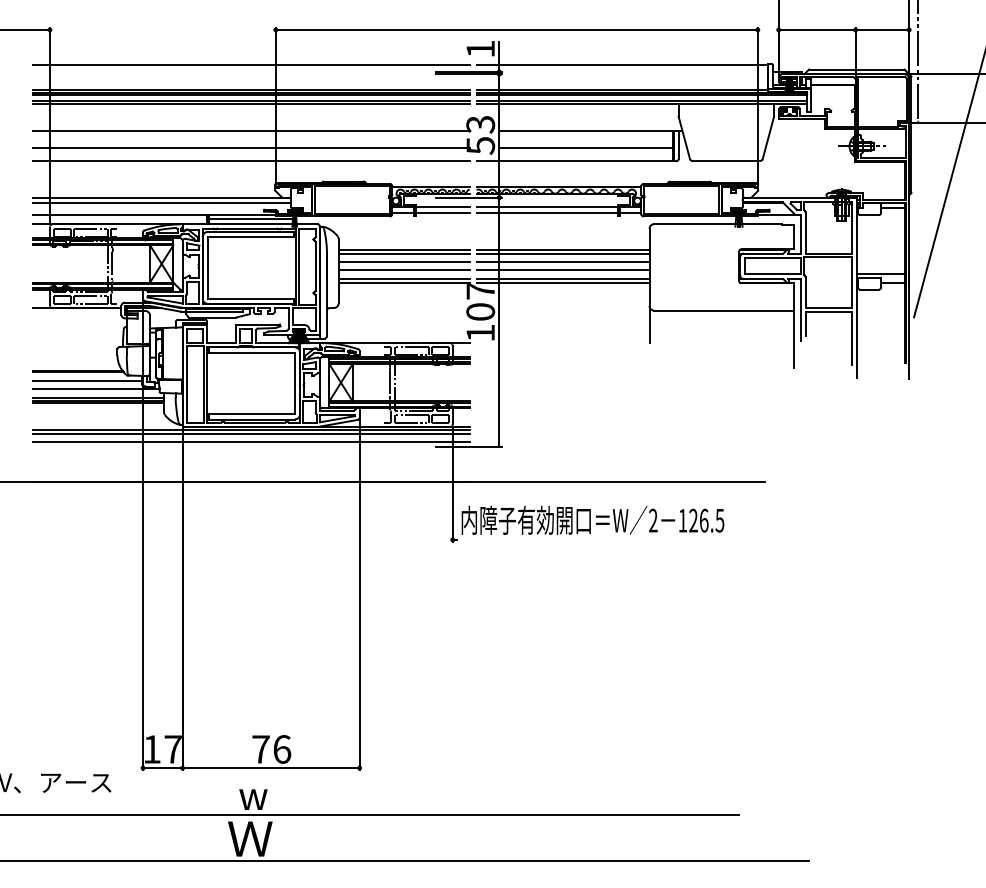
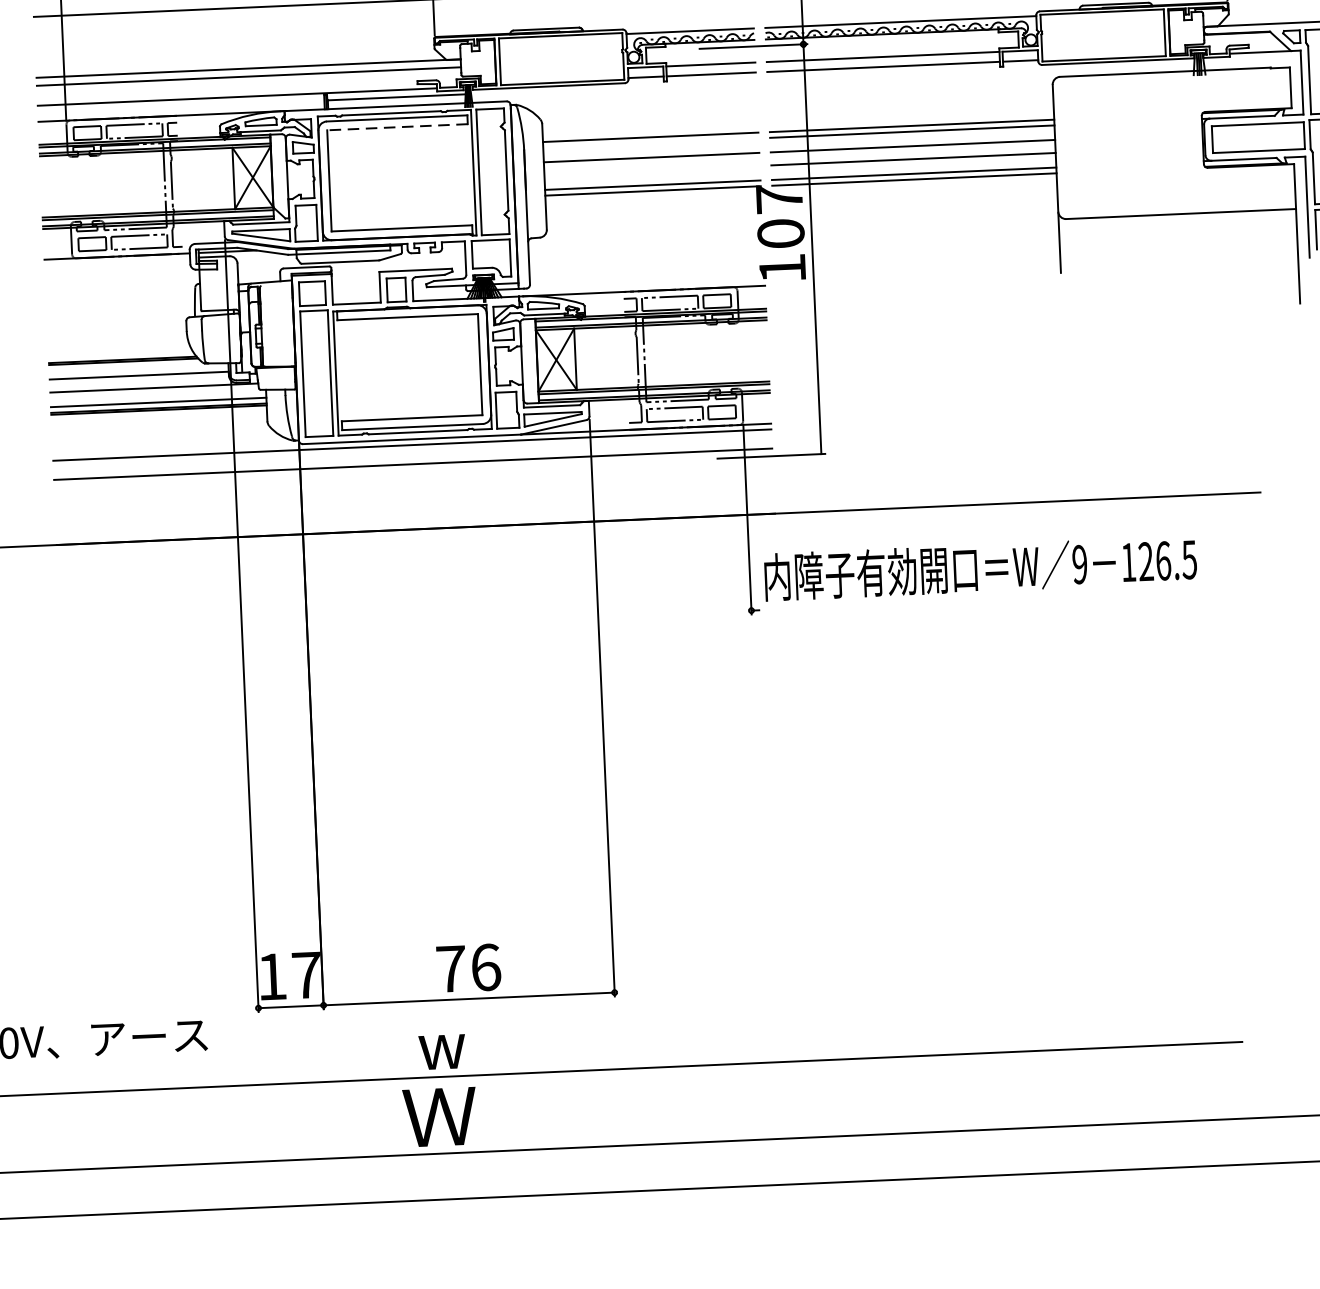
line: (250, 237) -> (397, 127), solid -> dashed
line: (403, 253) -> (649, 143), removed
line: (403, 270) -> (651, 171), removed
line: (251, 433) -> (412, 450), removed
text: (653, 520) -> (1080, 564), 2 -> 9

